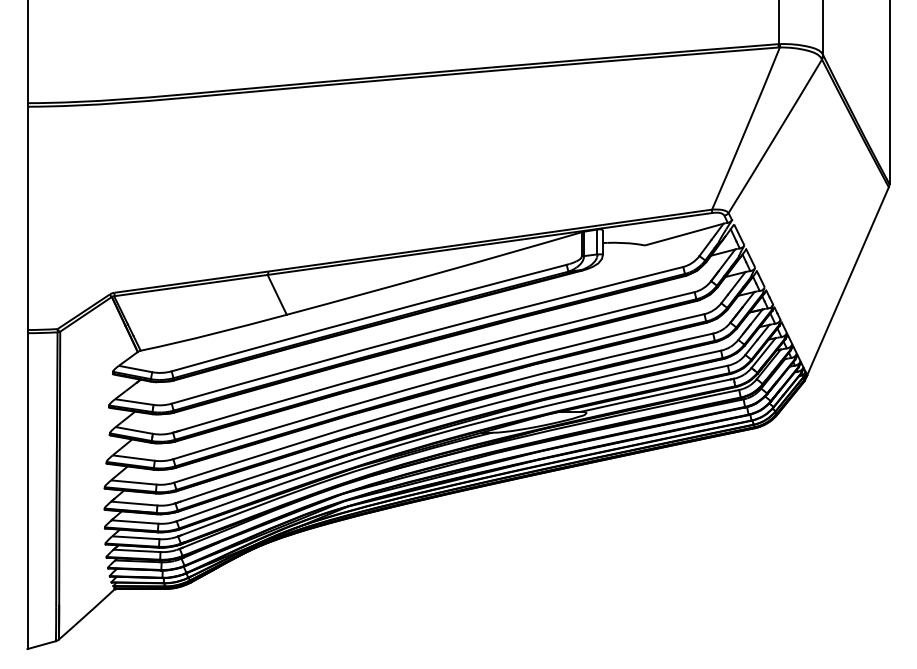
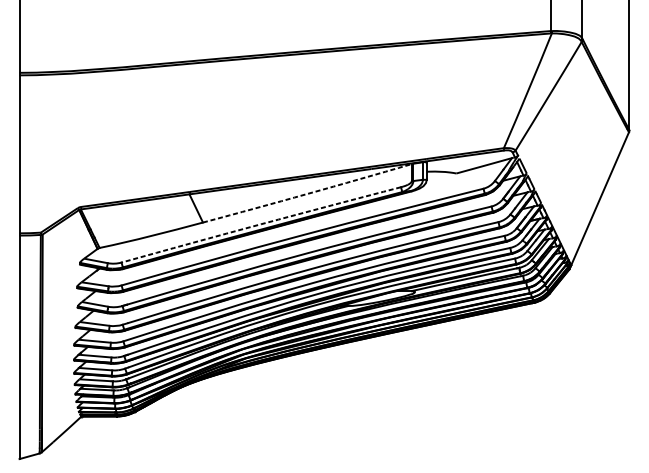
arc: (434, 274) -> (307, 194), solid -> dashed
arc: (368, 317) -> (260, 224), solid -> dashed

